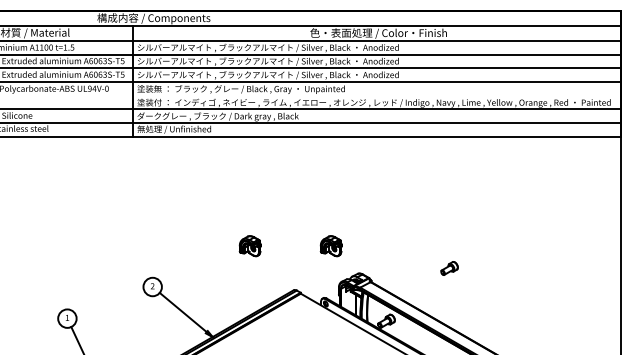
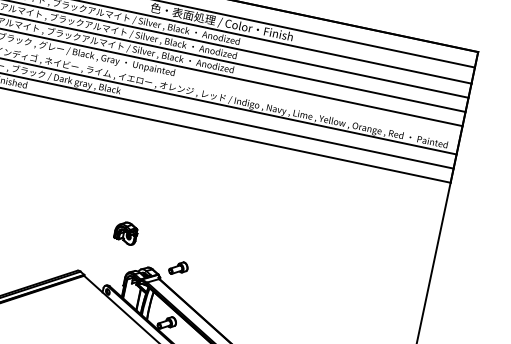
part: (249, 246) -> (41, 215), removed
part: (449, 268) -> (178, 268), moved

